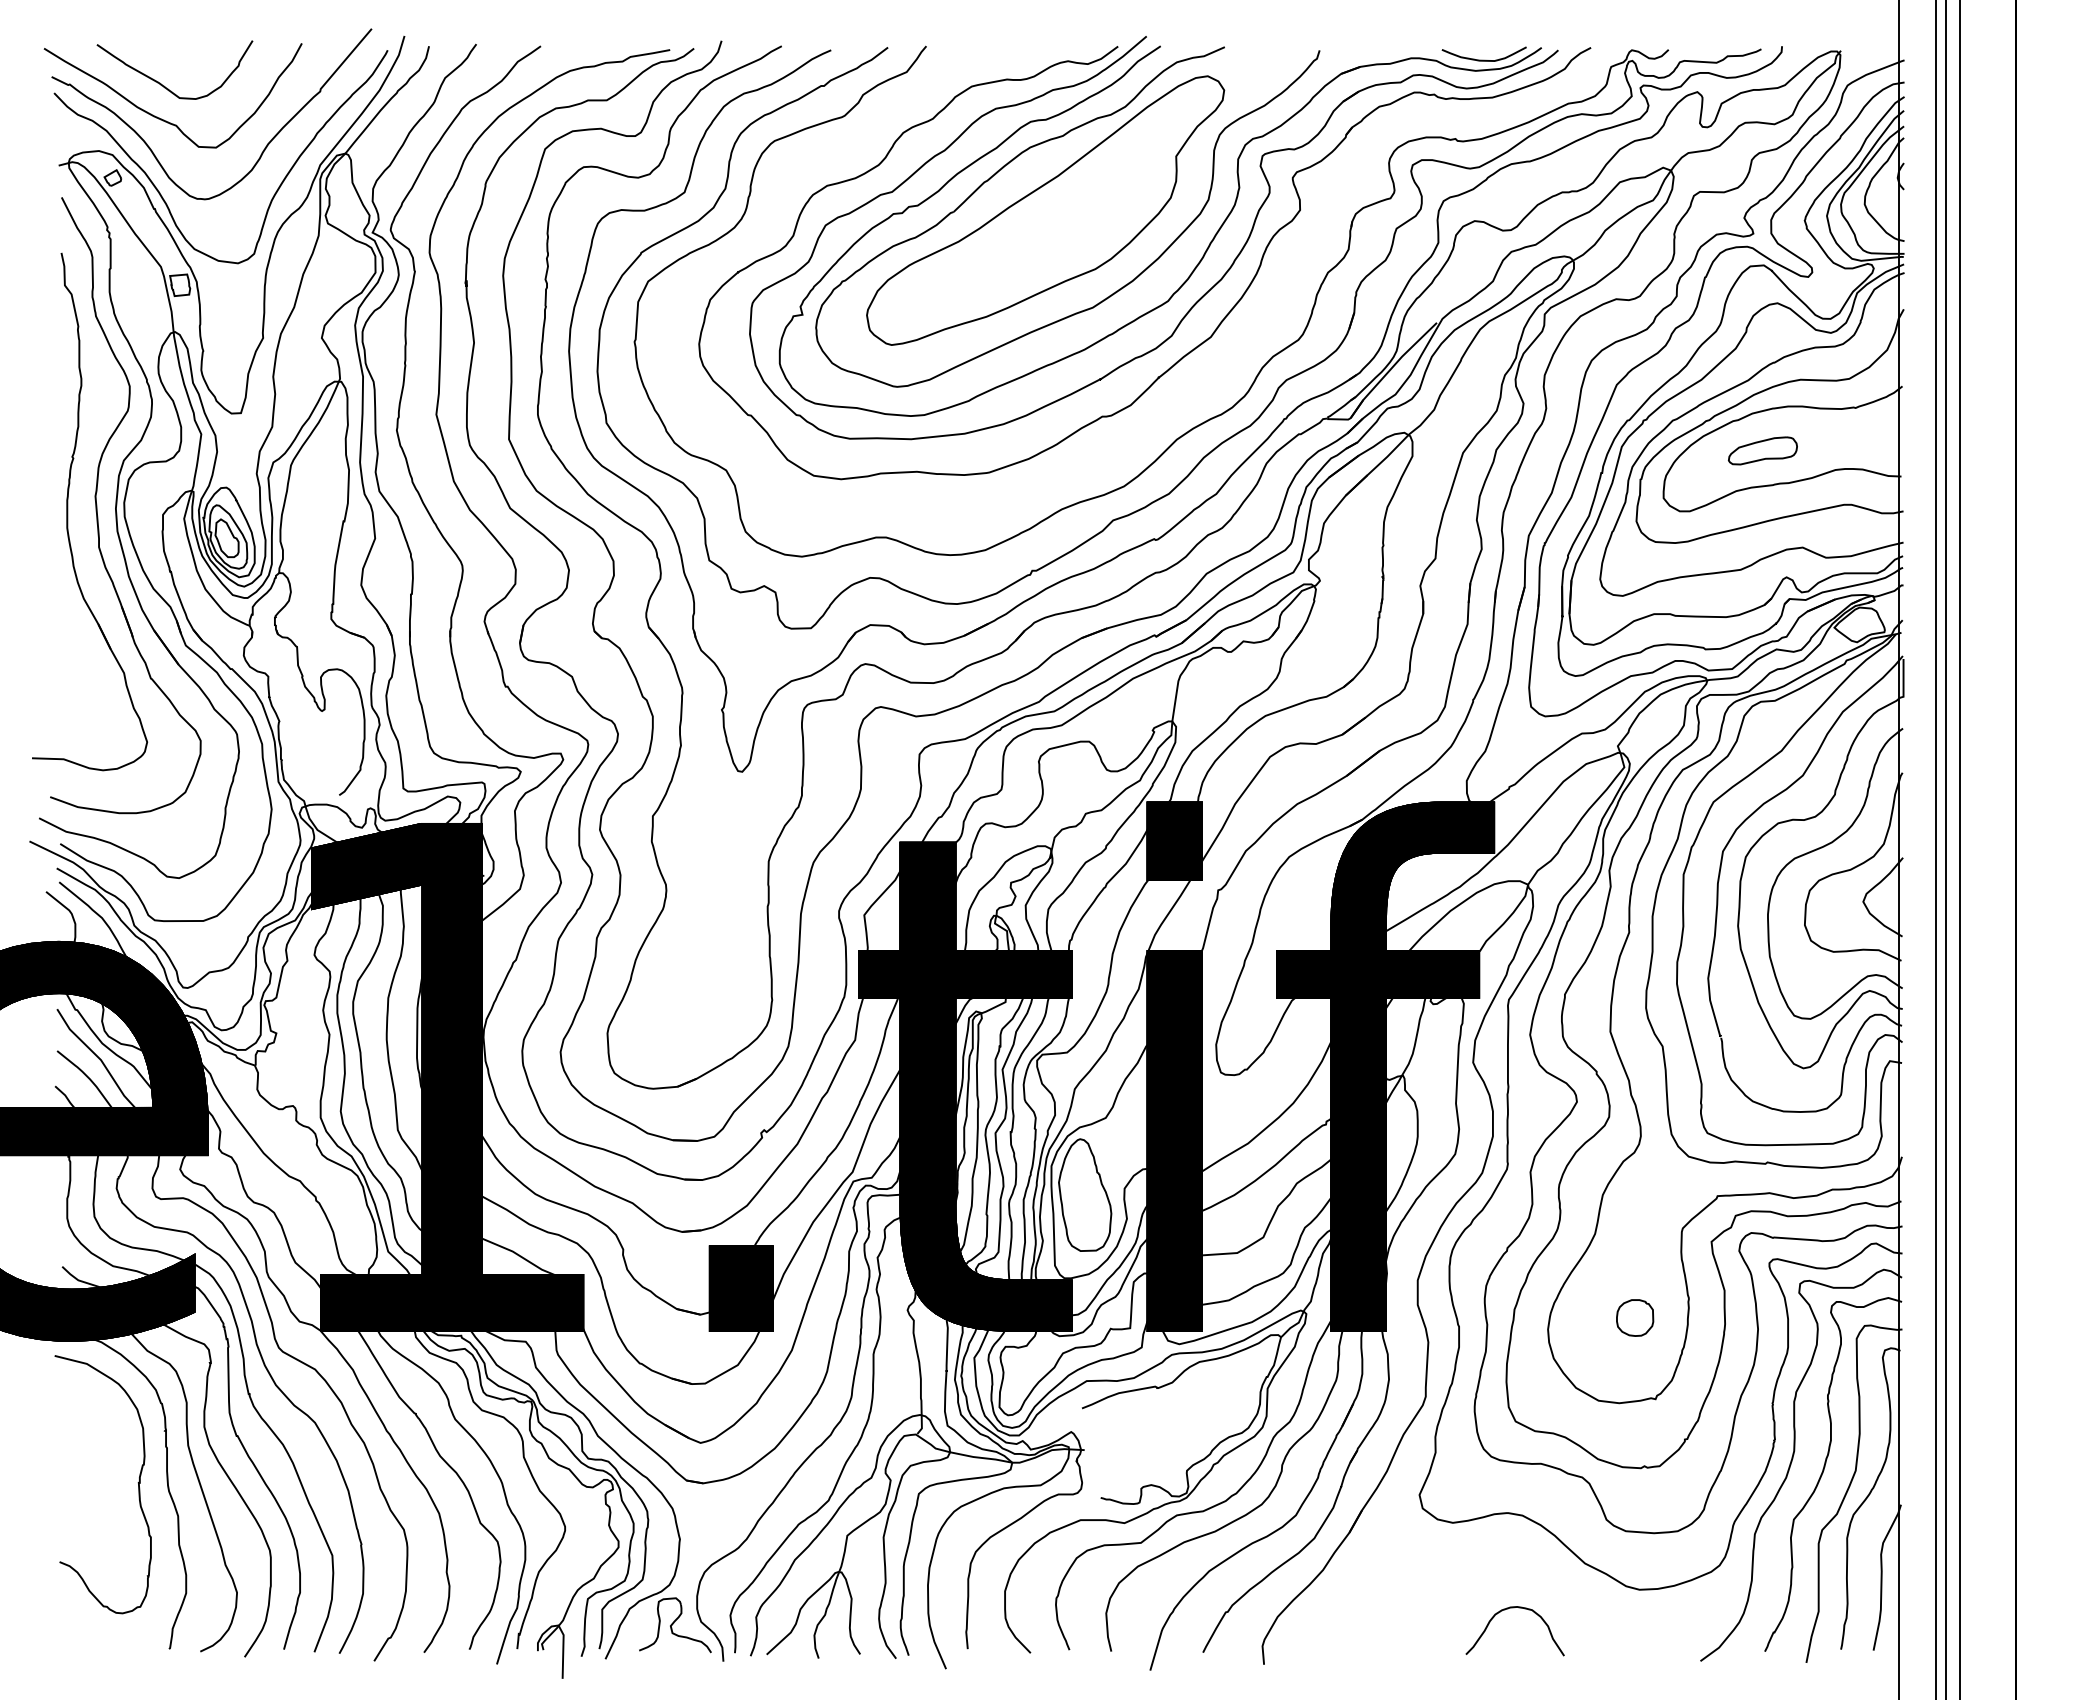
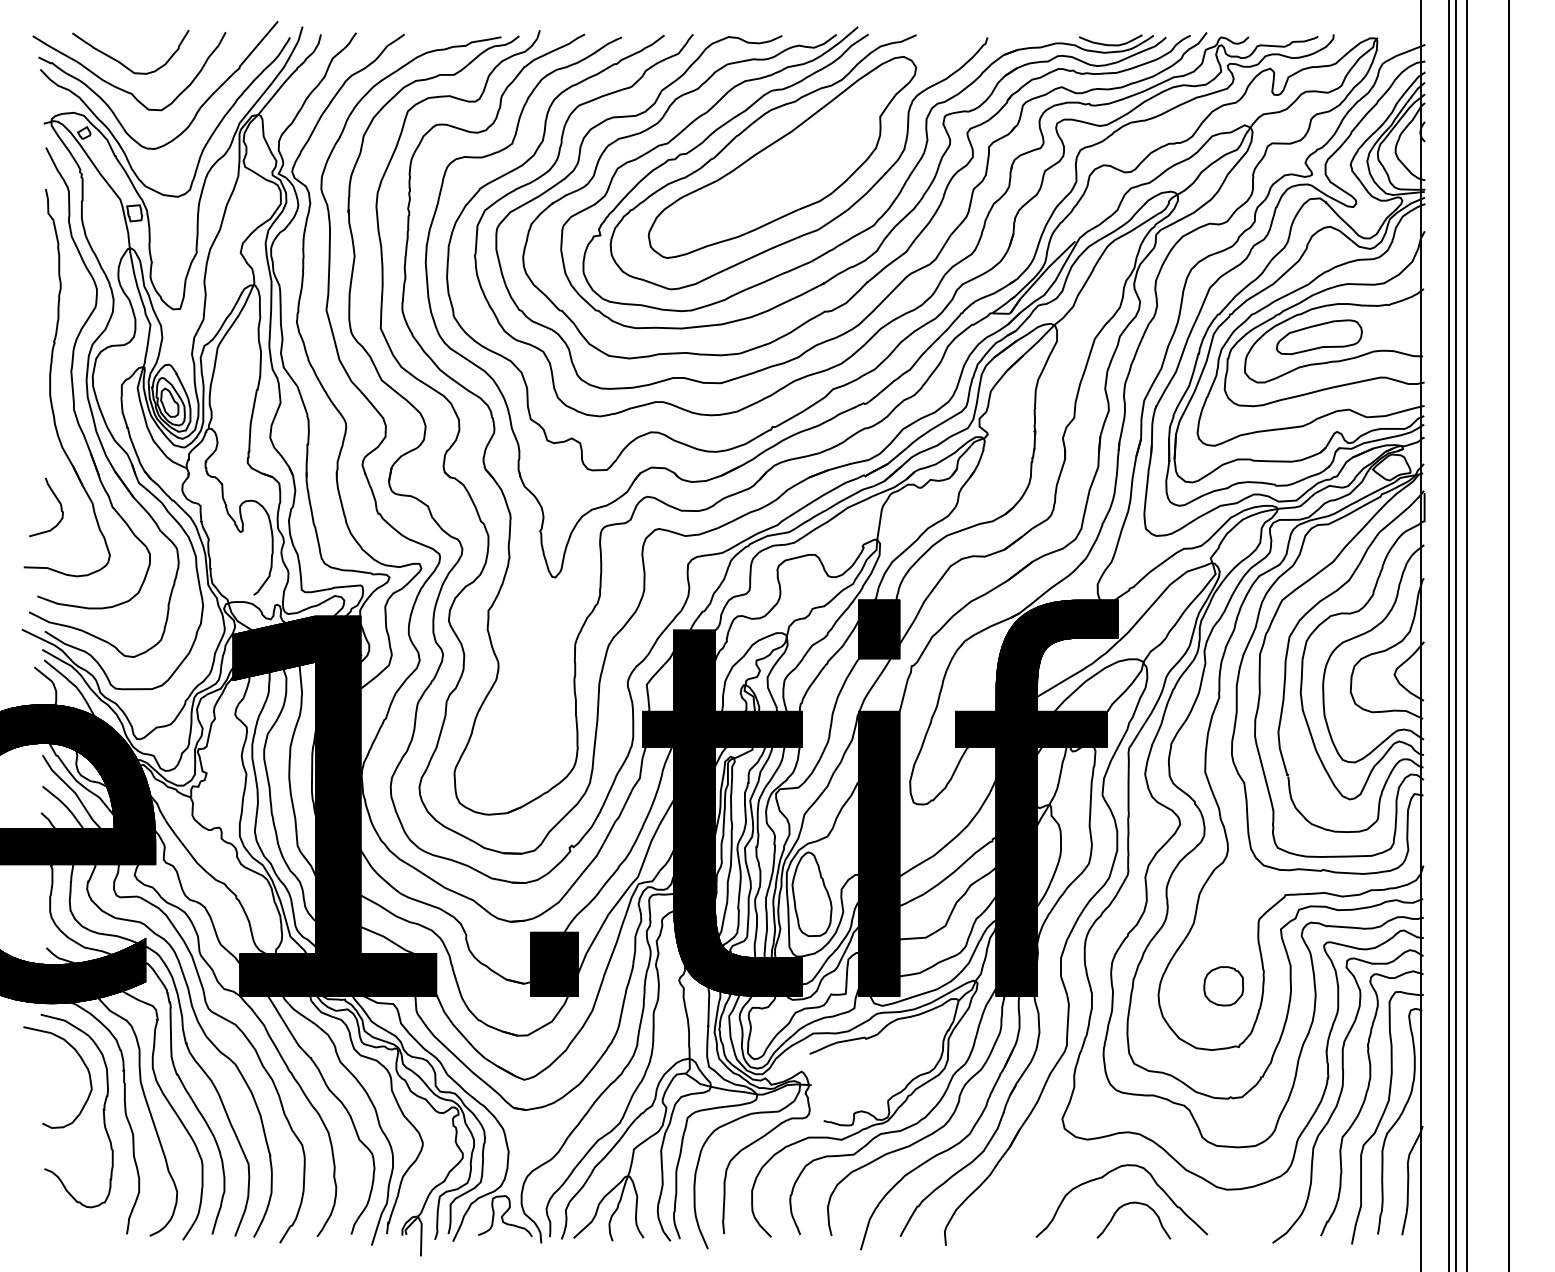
part: (1214, 366) -> (908, 274), added
part: (1762, 450) -> (1319, 336), size x1.67
curve: (76, 668) -> (57, 500), added
part: (1634, 1317) -> (1223, 985), size x1.43
curve: (109, 1417) -> (81, 1060), added
curve: (1474, 1573) -> (1103, 1177), added

